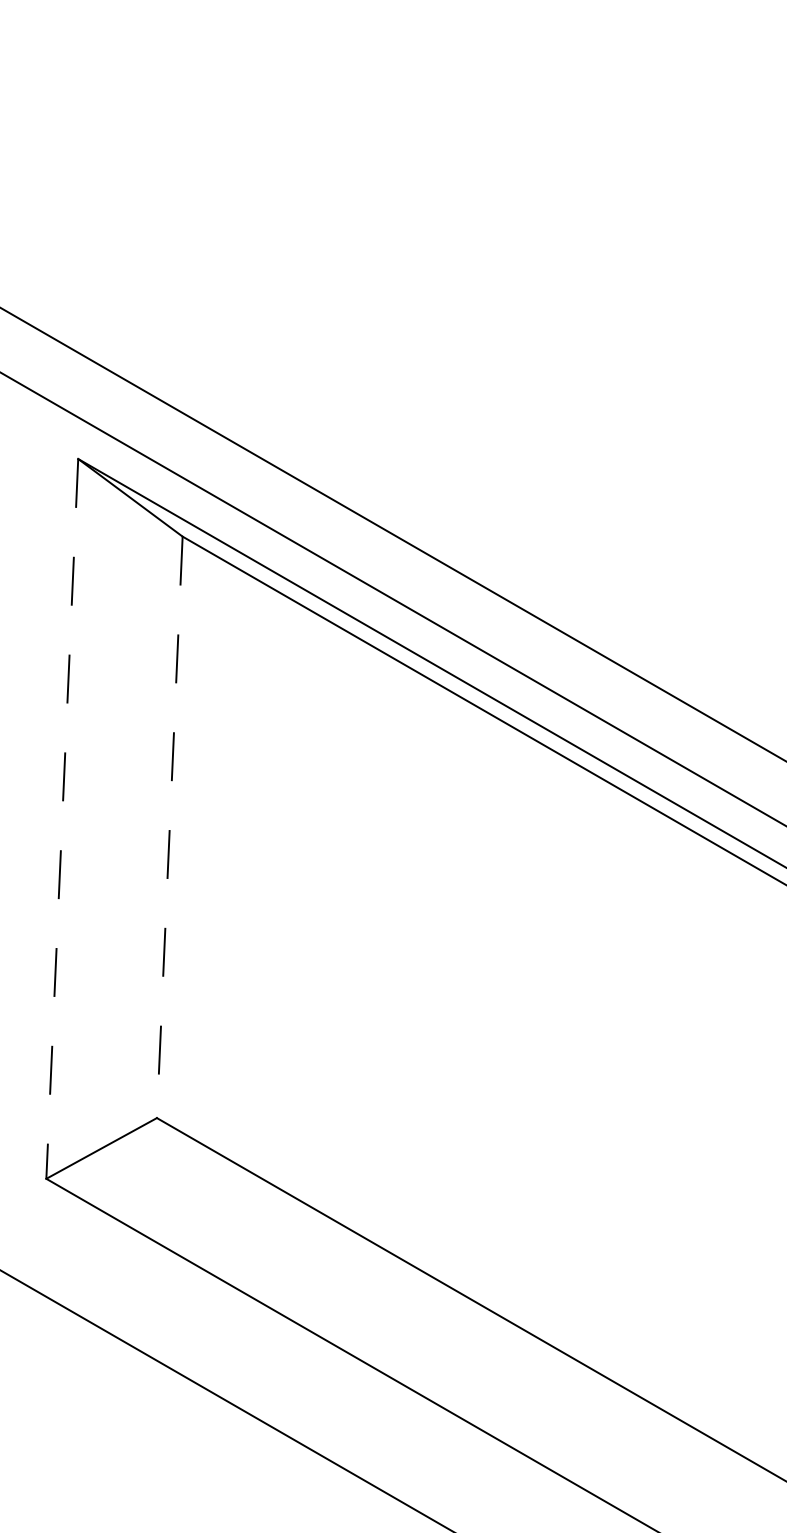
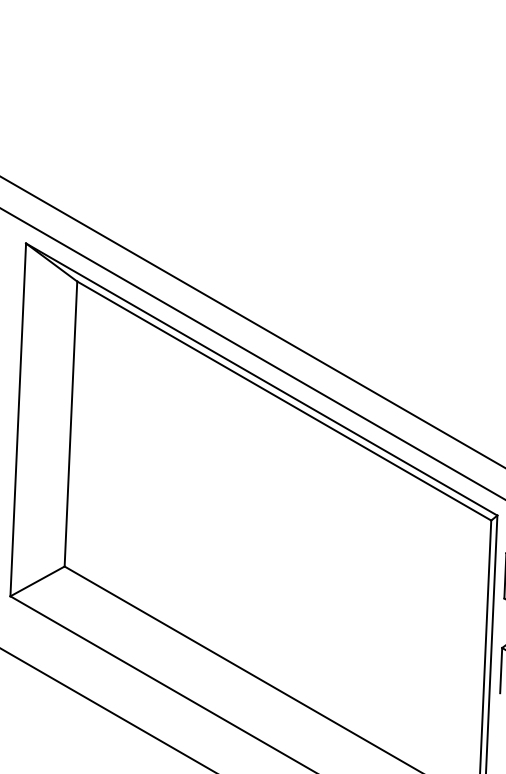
line: (62, 818) -> (18, 419), dashed -> solid
line: (168, 828) -> (70, 424), dashed -> solid

